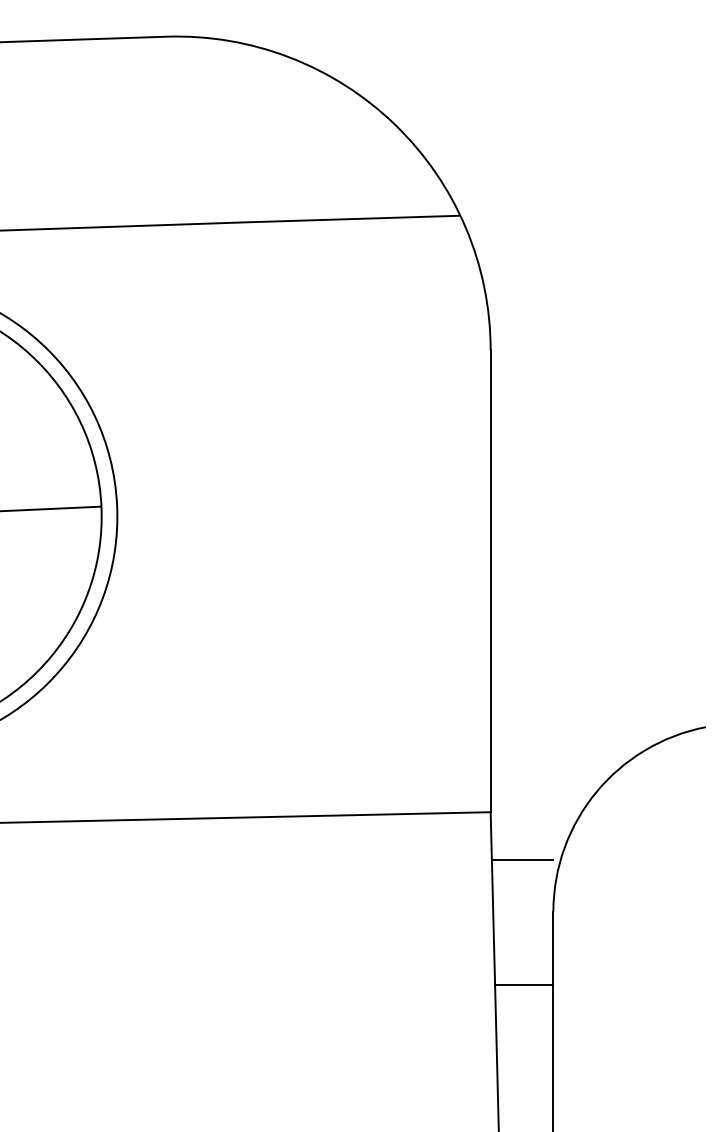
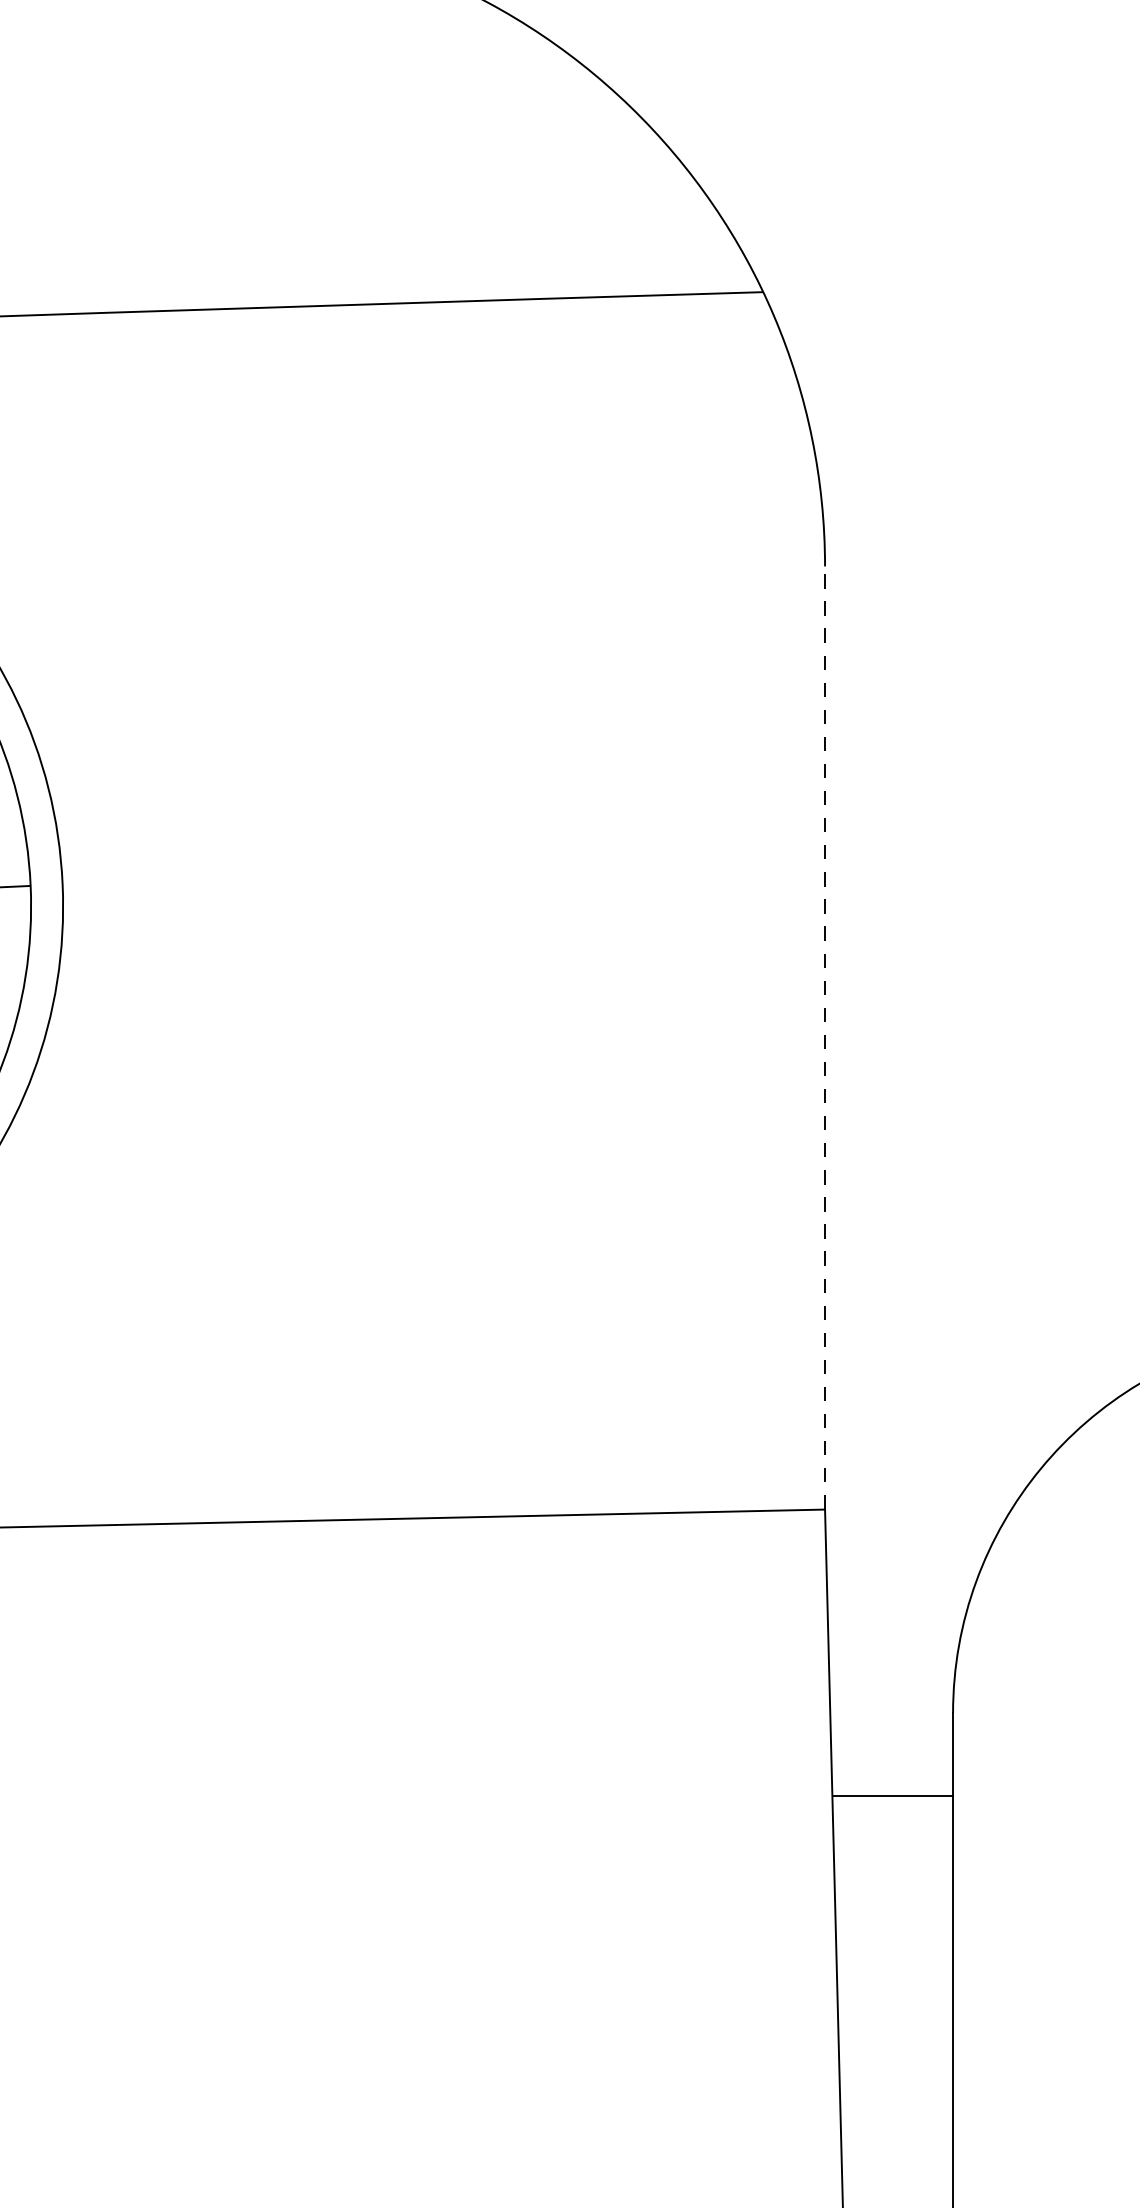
line: (490, 580) -> (824, 1036), solid -> dashed
line: (522, 860) -> (890, 1608), removed
line: (524, 985) -> (894, 1795), moved

